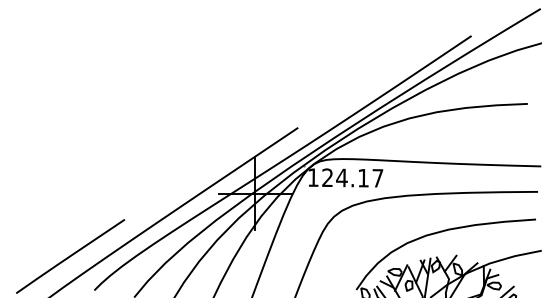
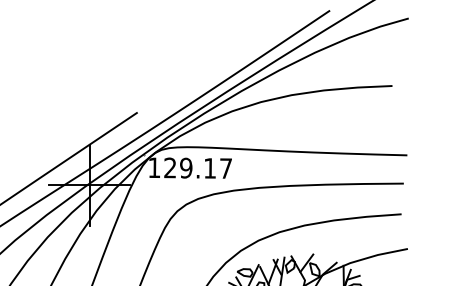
text: (341, 177) -> (185, 167), 124.17 -> 129.17

